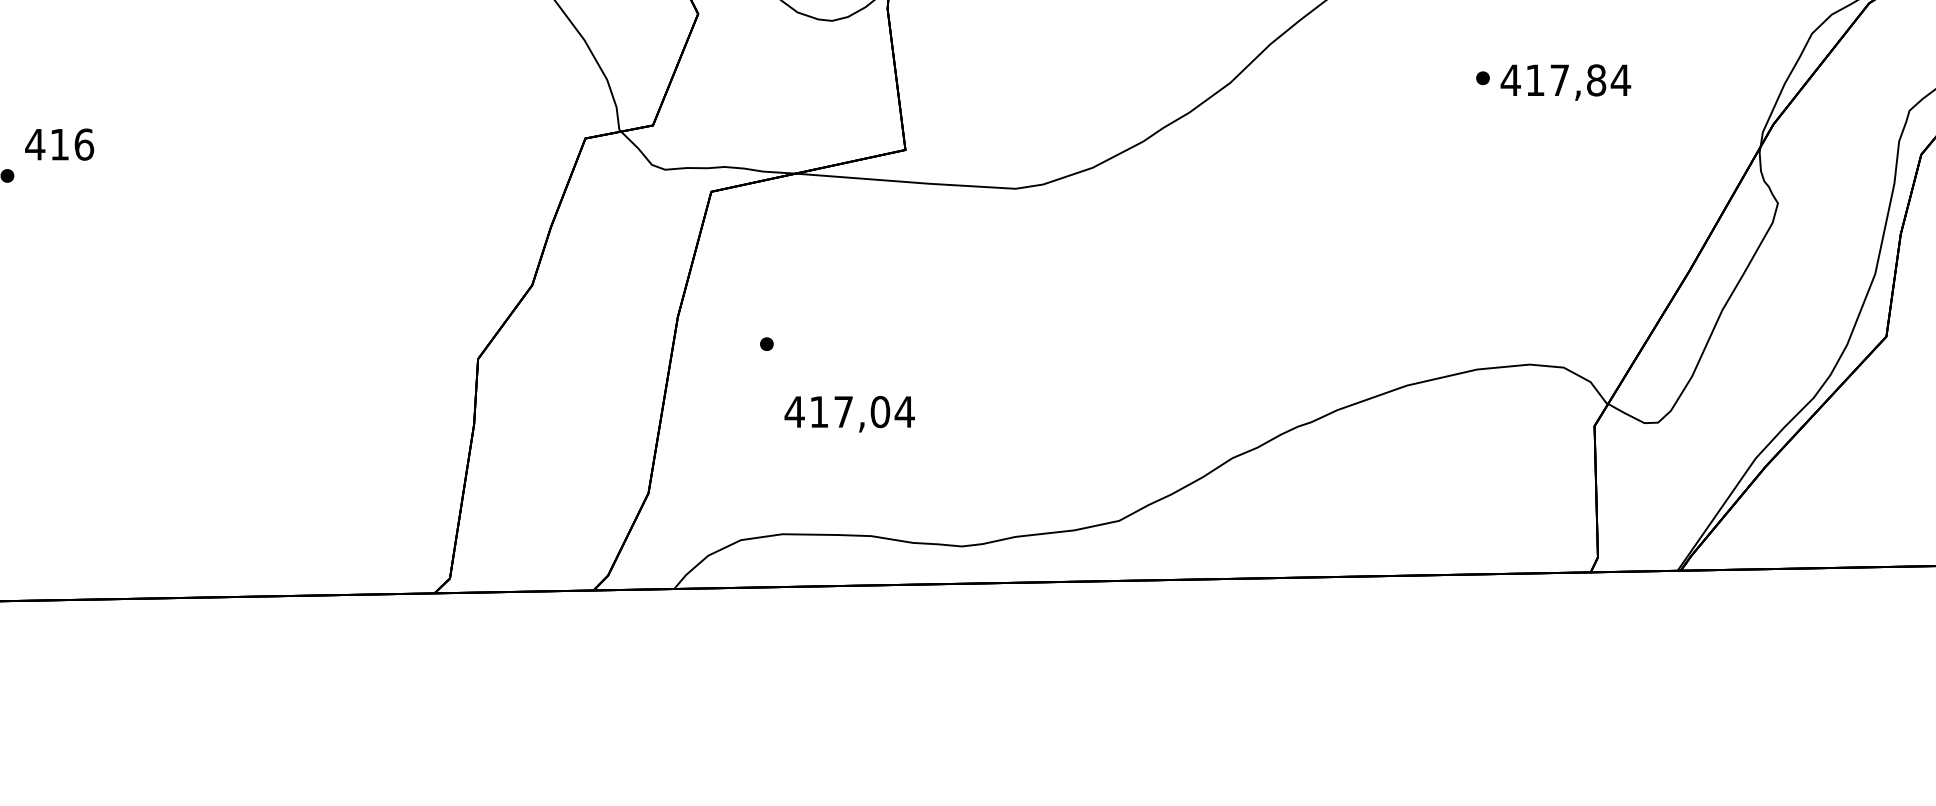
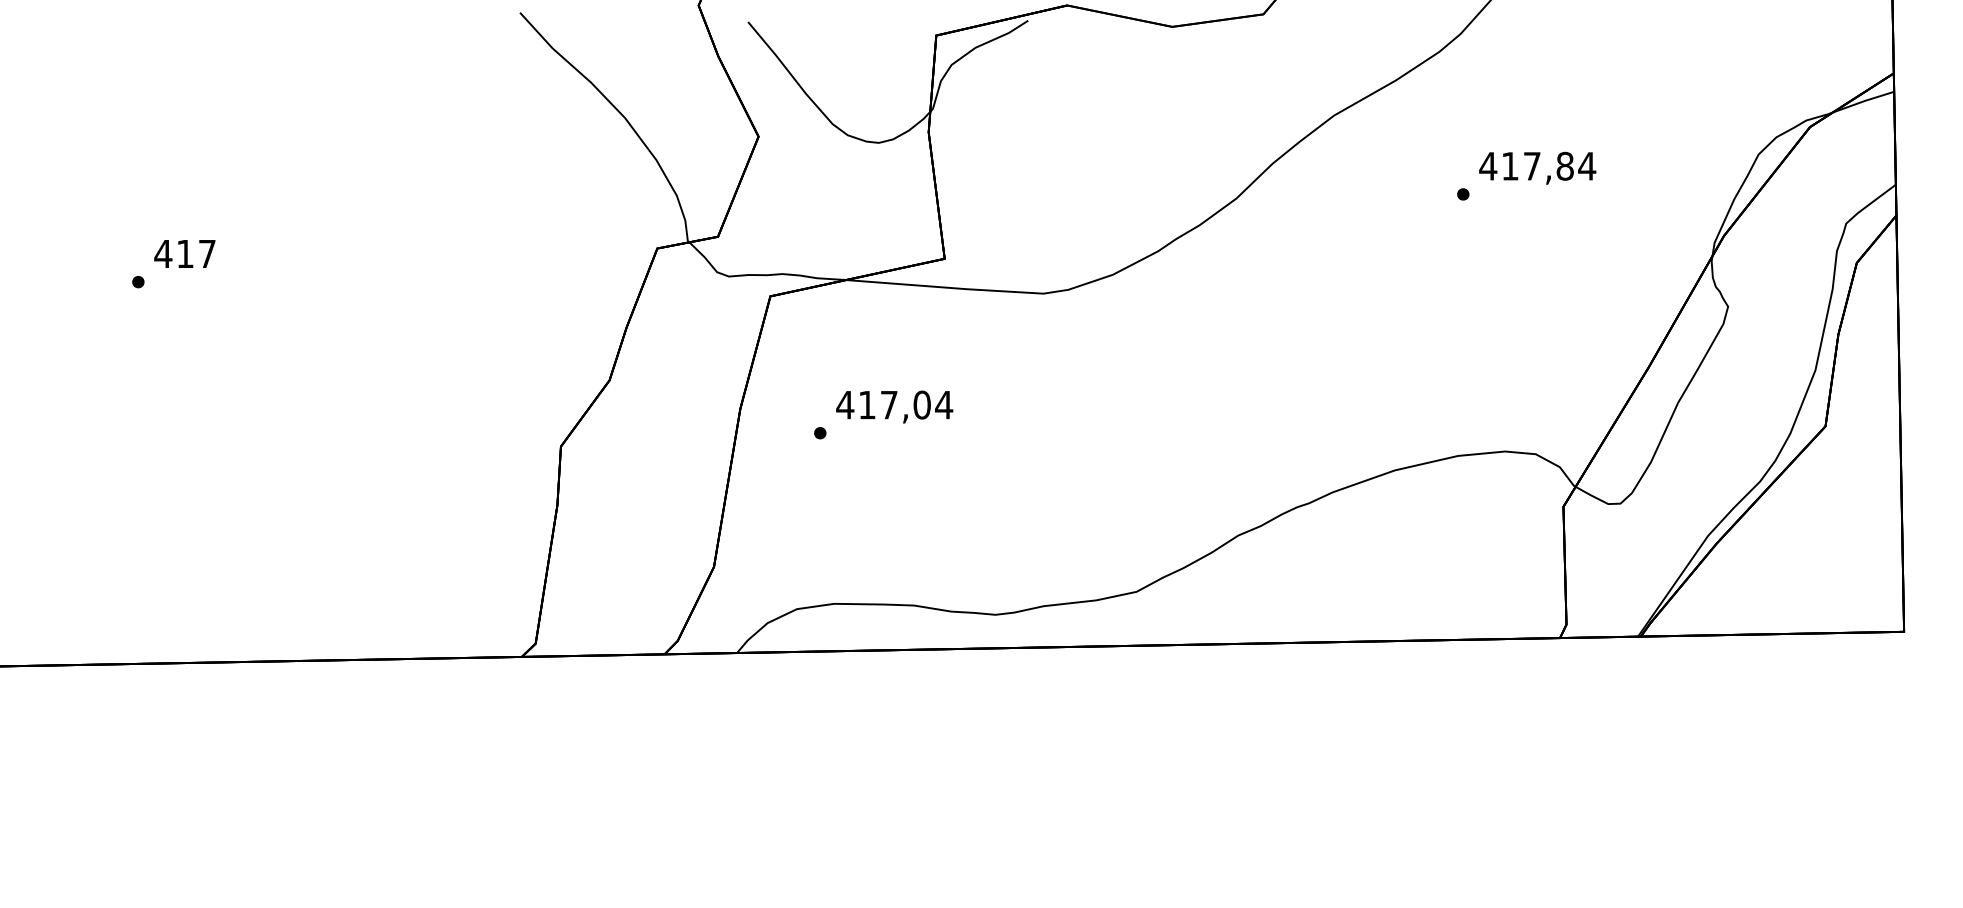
text: (1565, 81) -> (1537, 167), moved
text: (84, 144) -> (207, 253), 416 -> 417
text: (849, 413) -> (894, 406), moved

